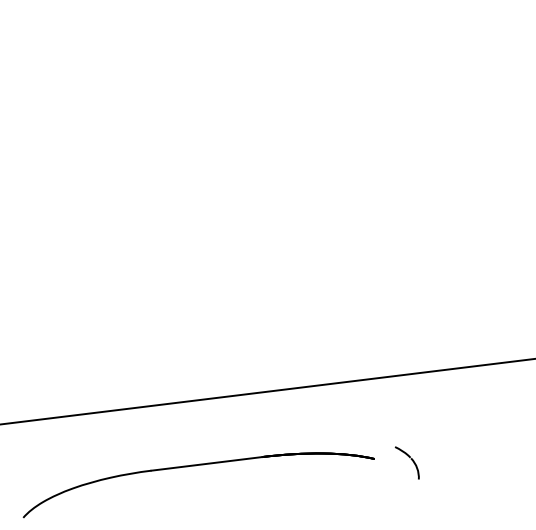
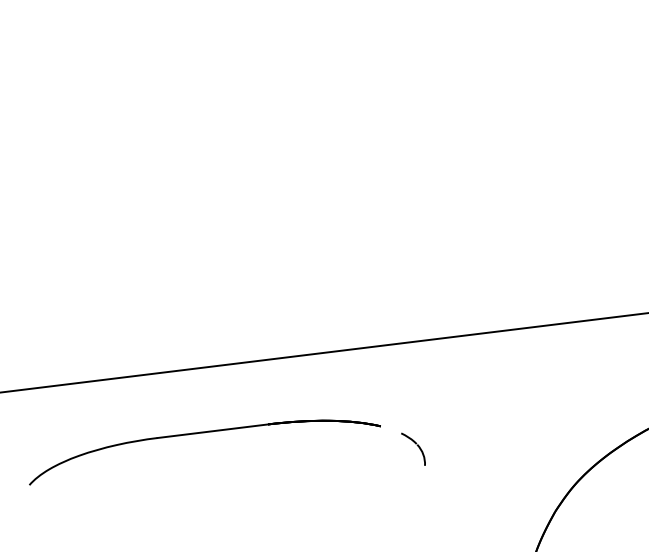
part: (407, 462) -> (413, 448), moved

